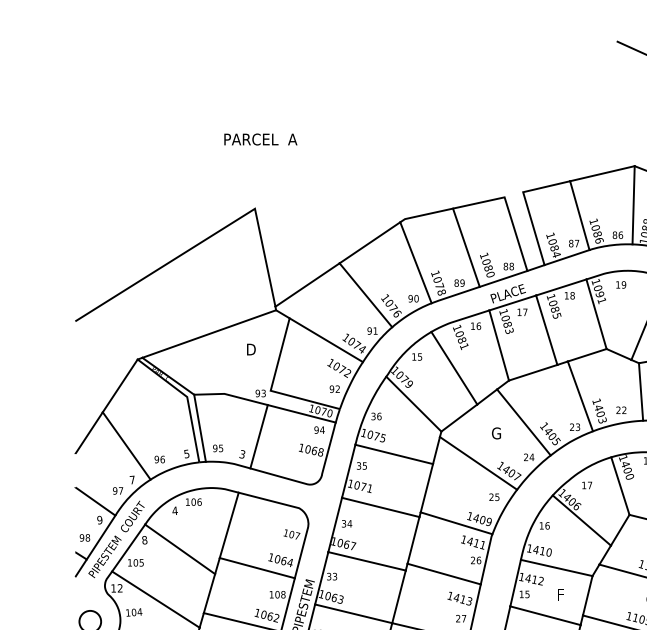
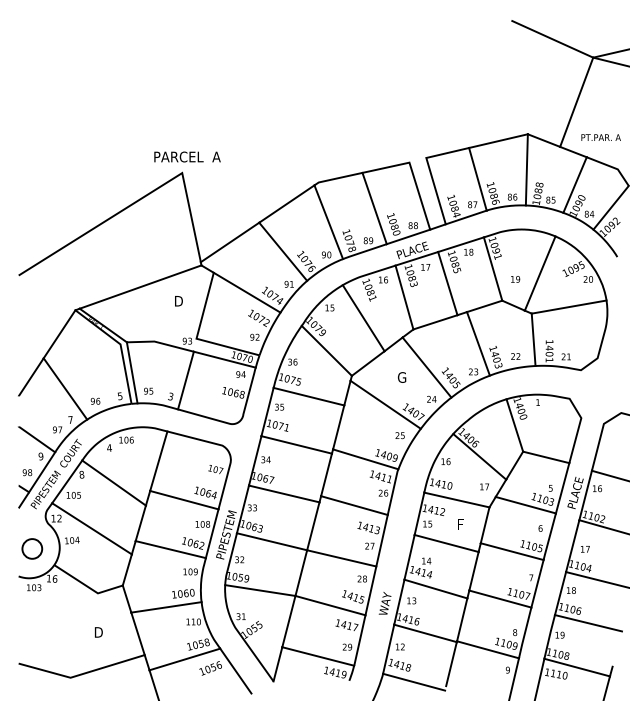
text: (260, 138) -> (187, 156), moved
text: (621, 285) -> (515, 279), moved
text: (587, 485) -> (484, 486), moved

